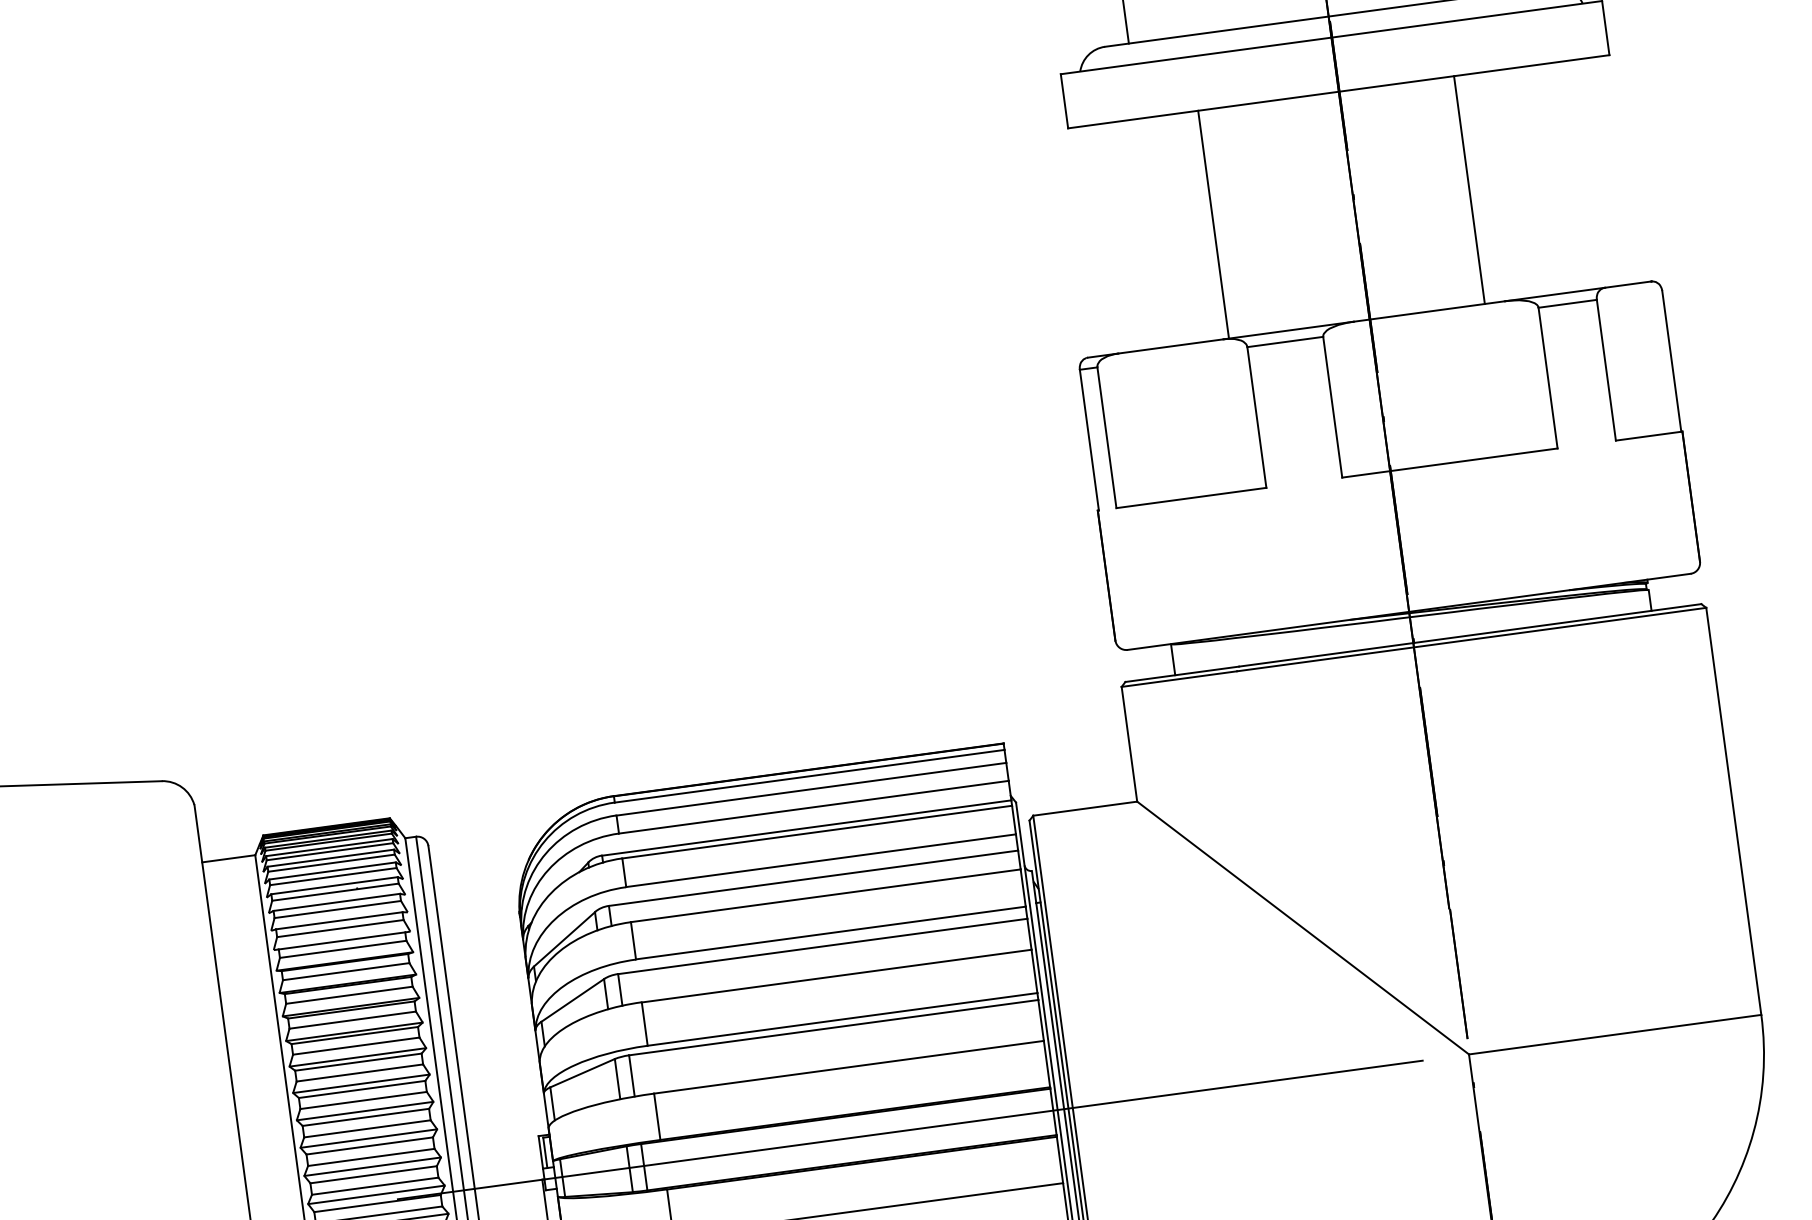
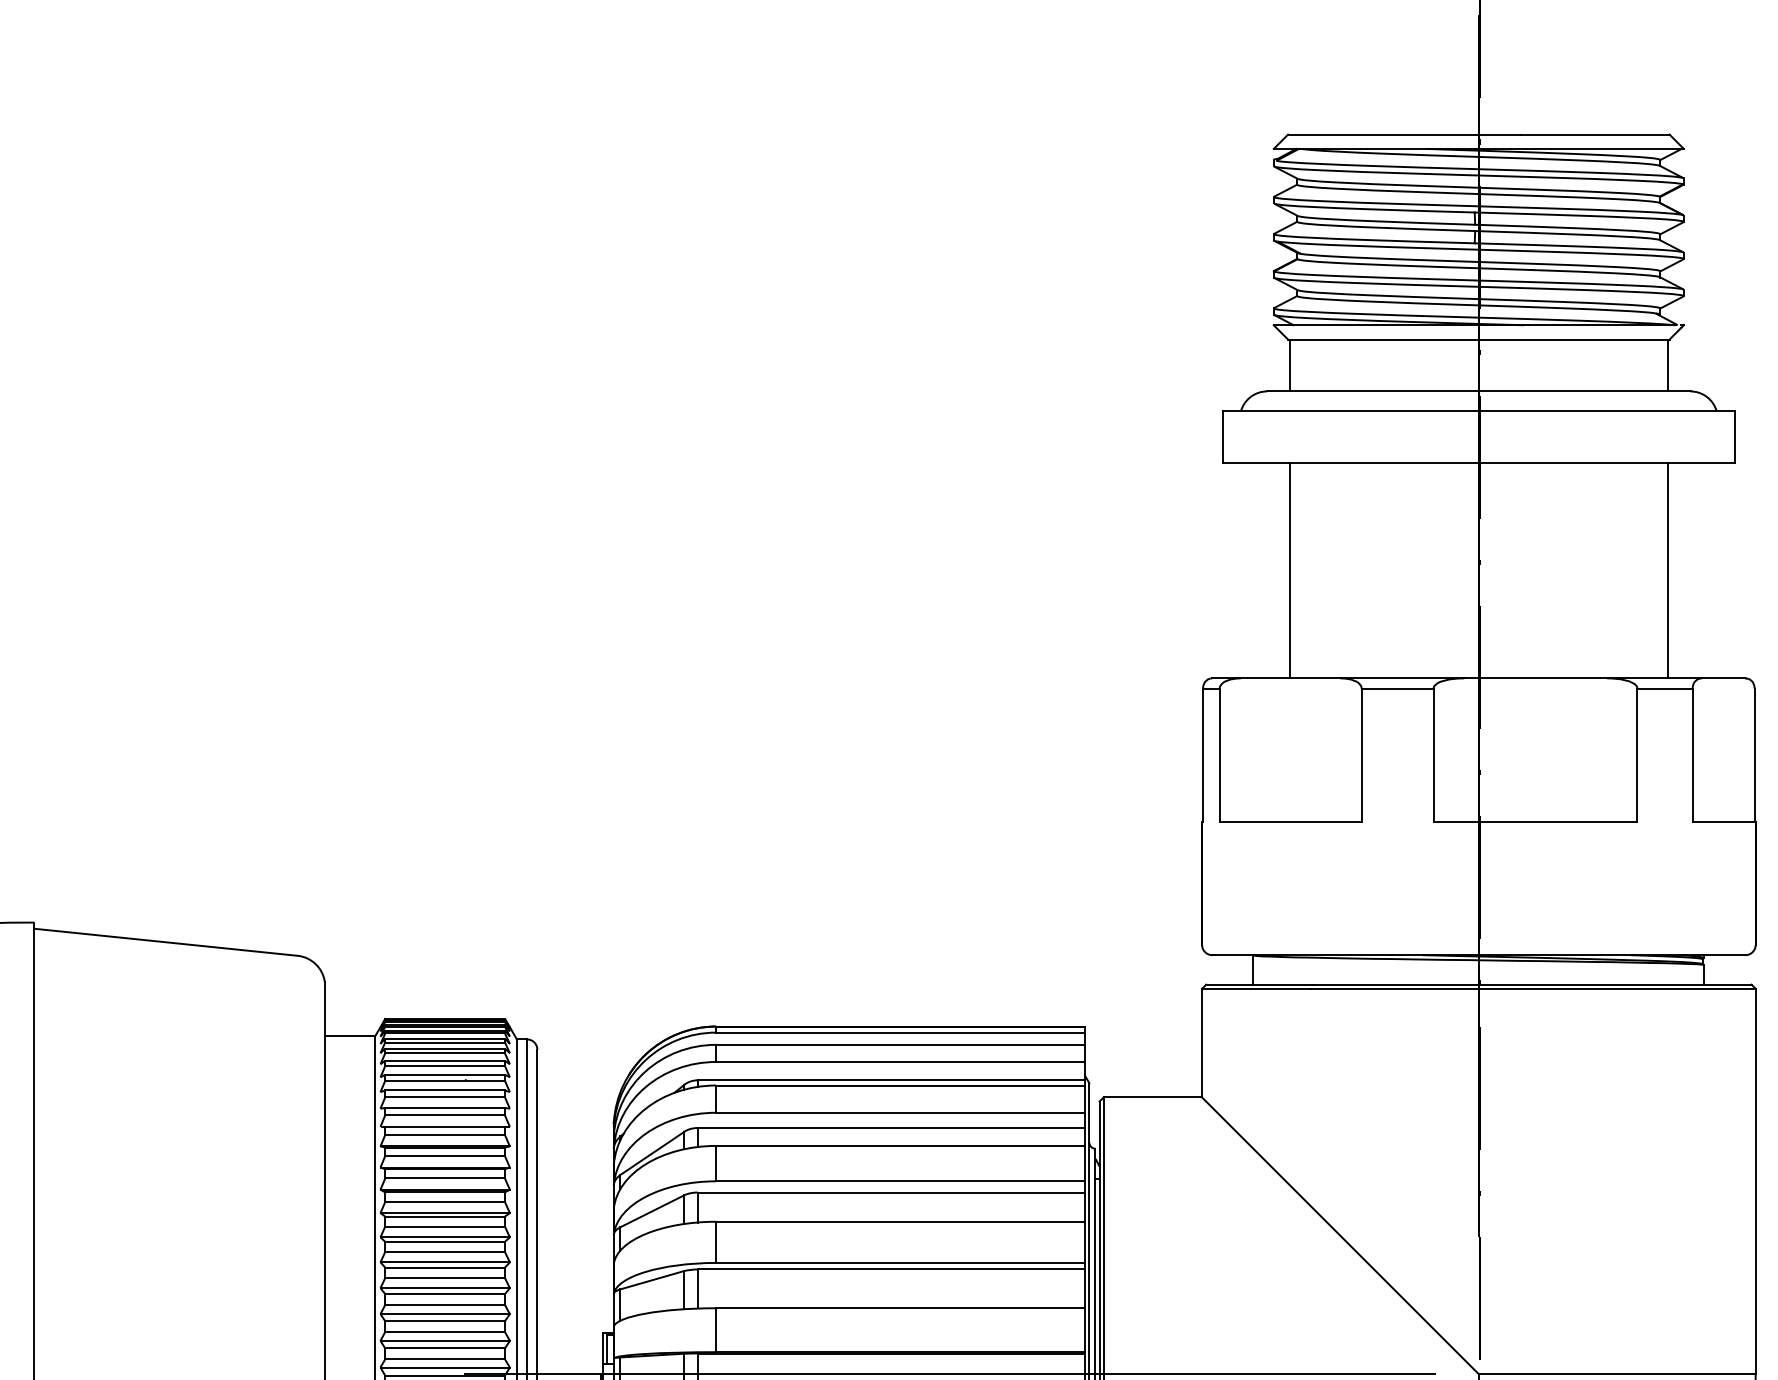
line: (1468, 190) -> (1667, 570), moved
line: (1213, 224) -> (1289, 570), moved

